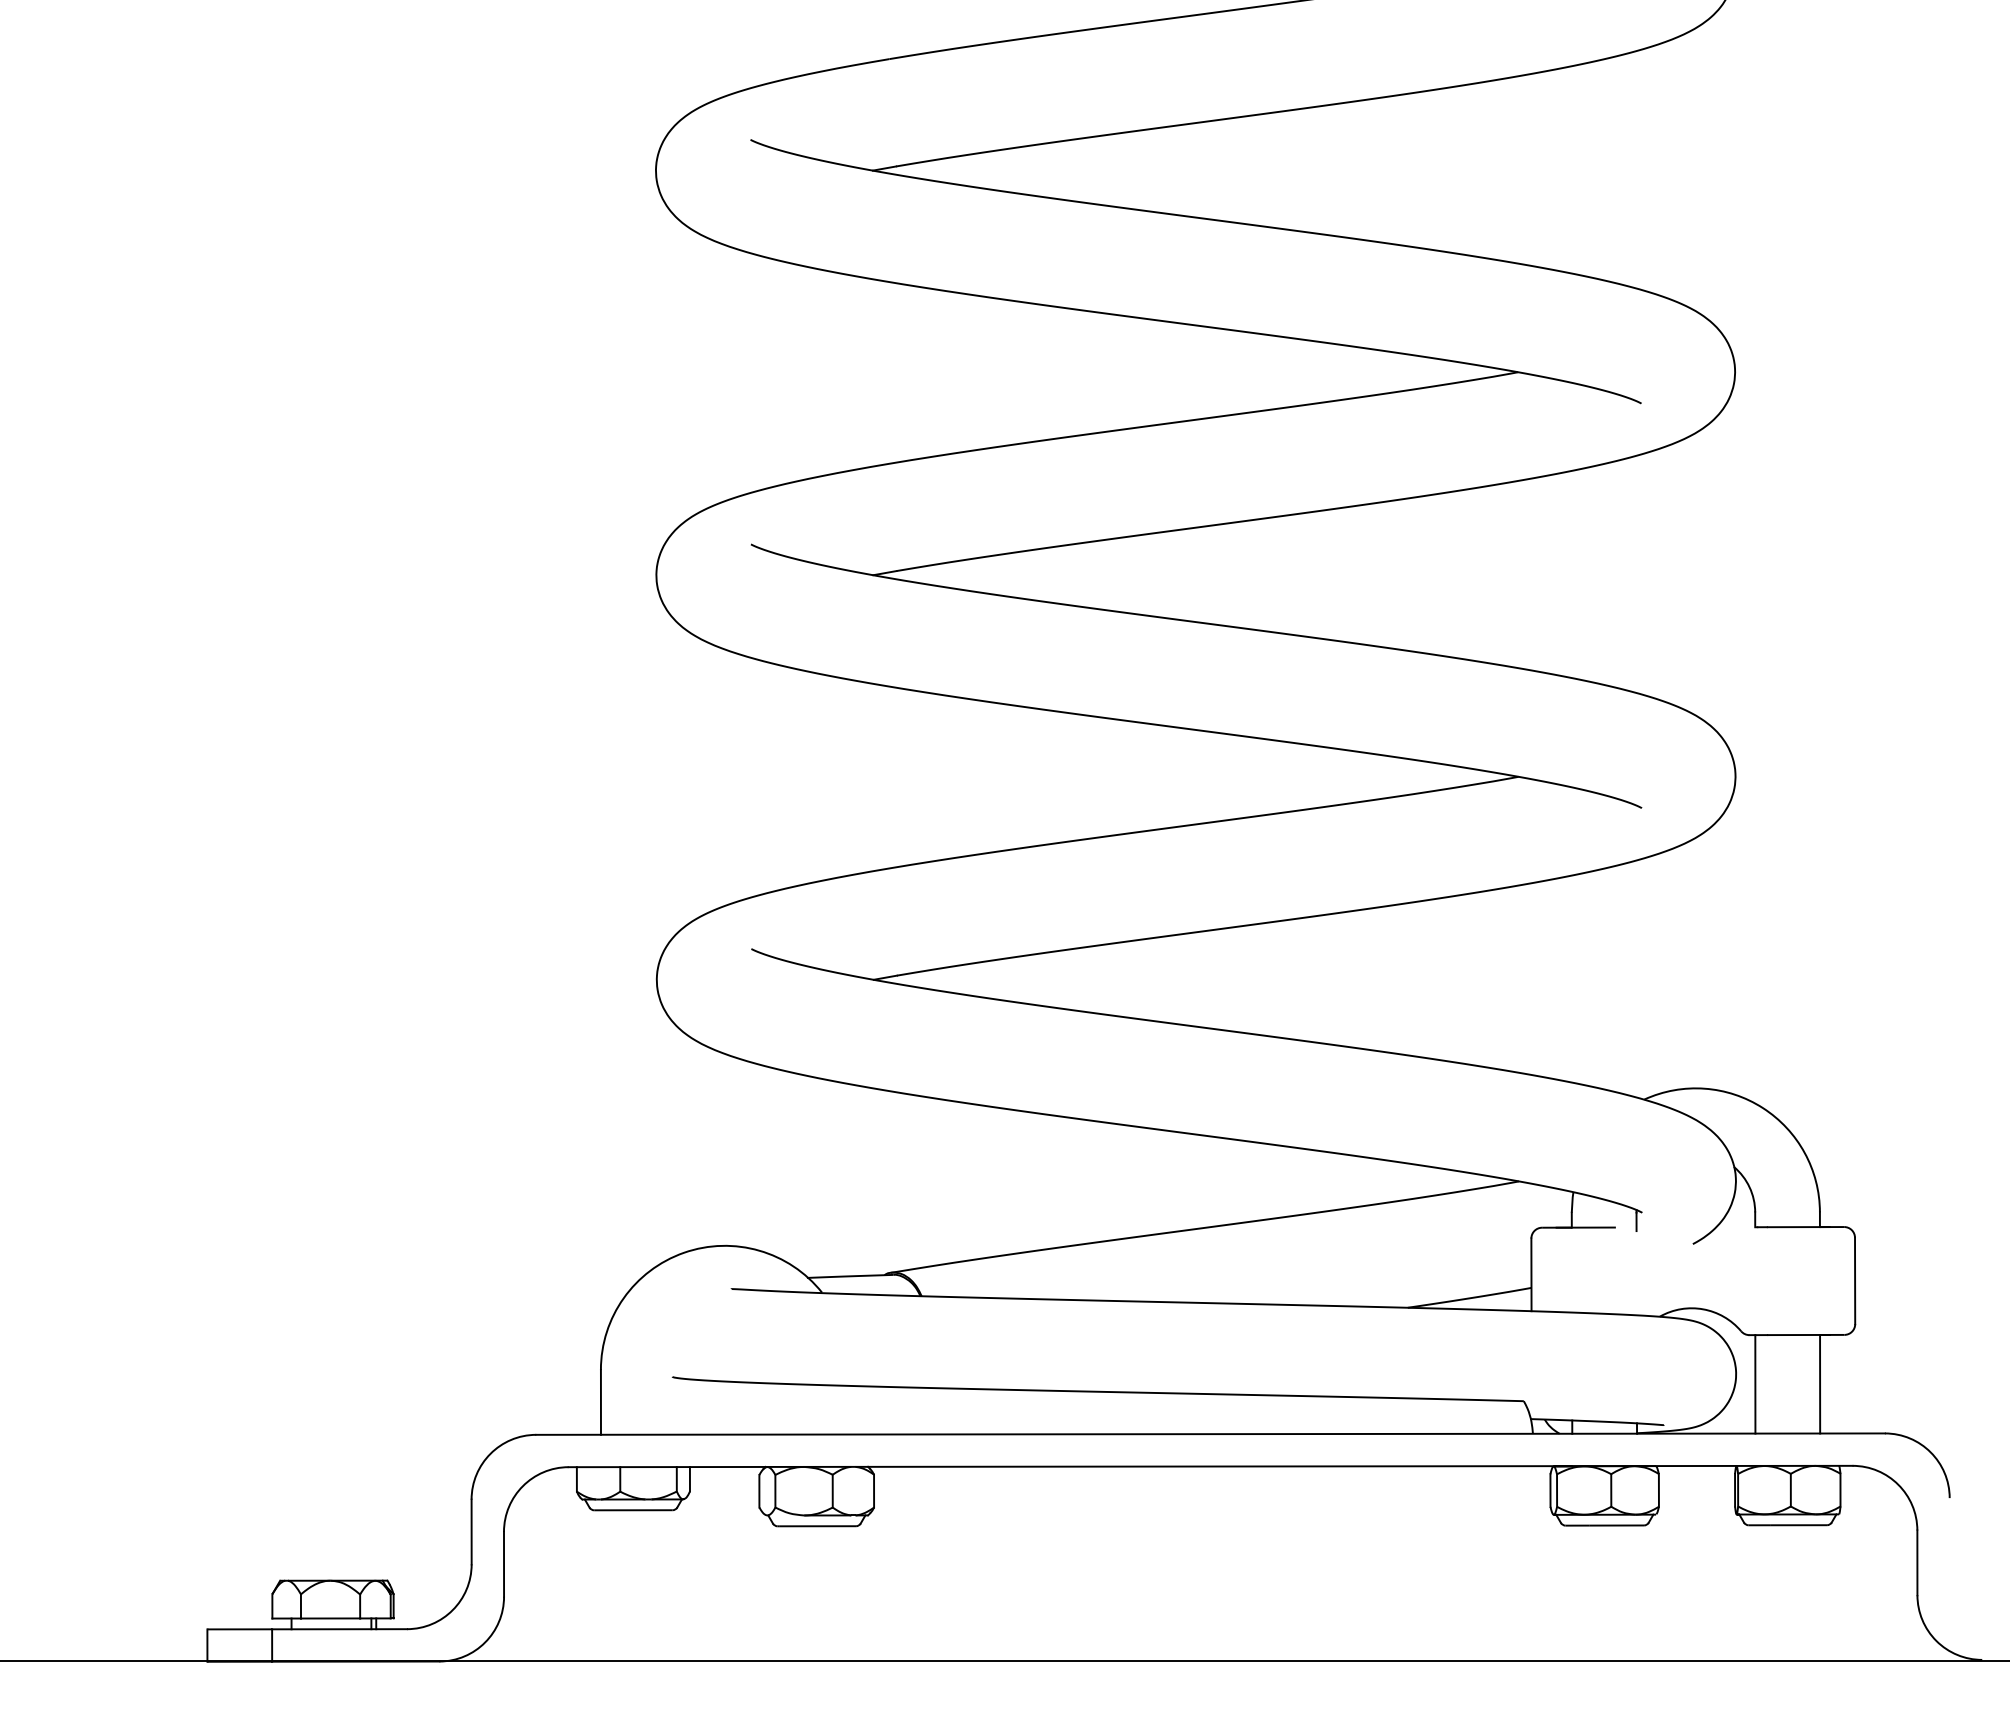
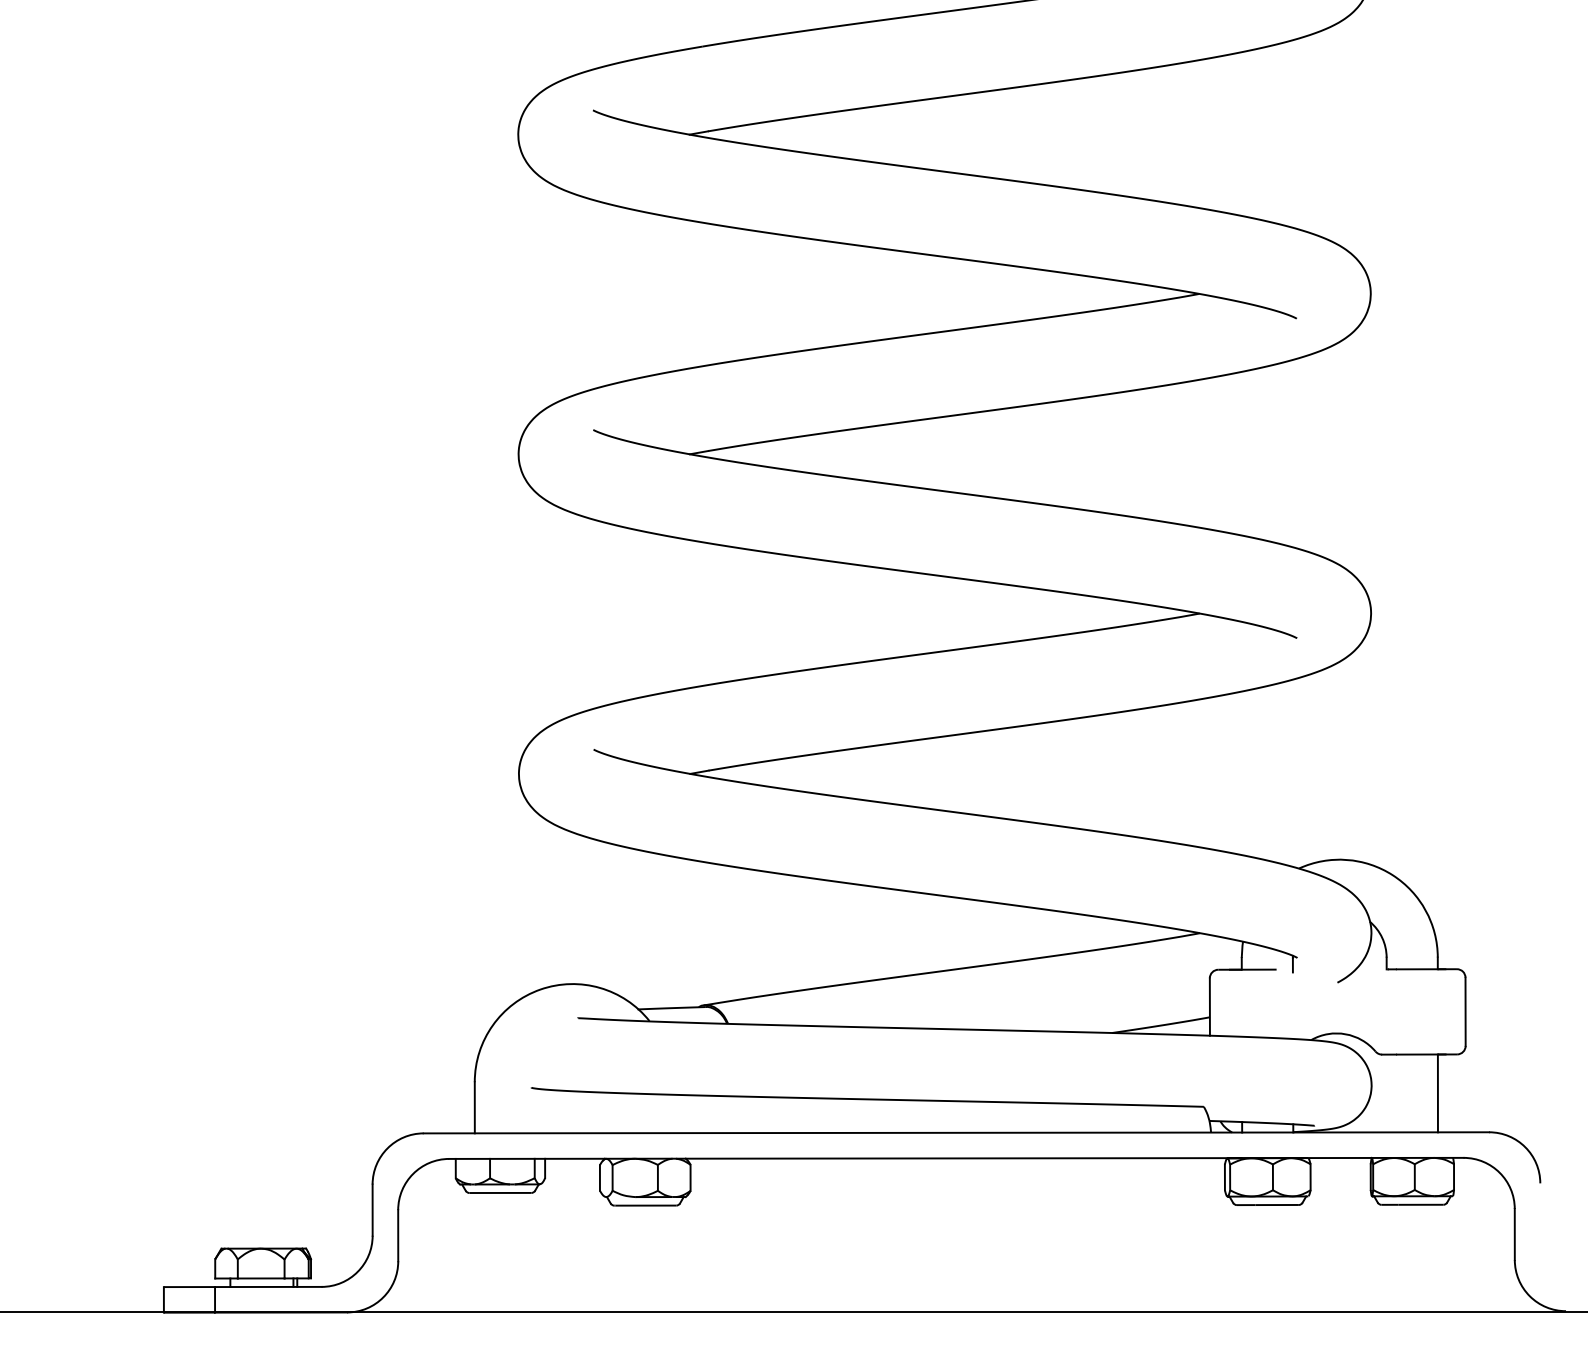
line: (1755, 1384) -> (1386, 1093), removed

